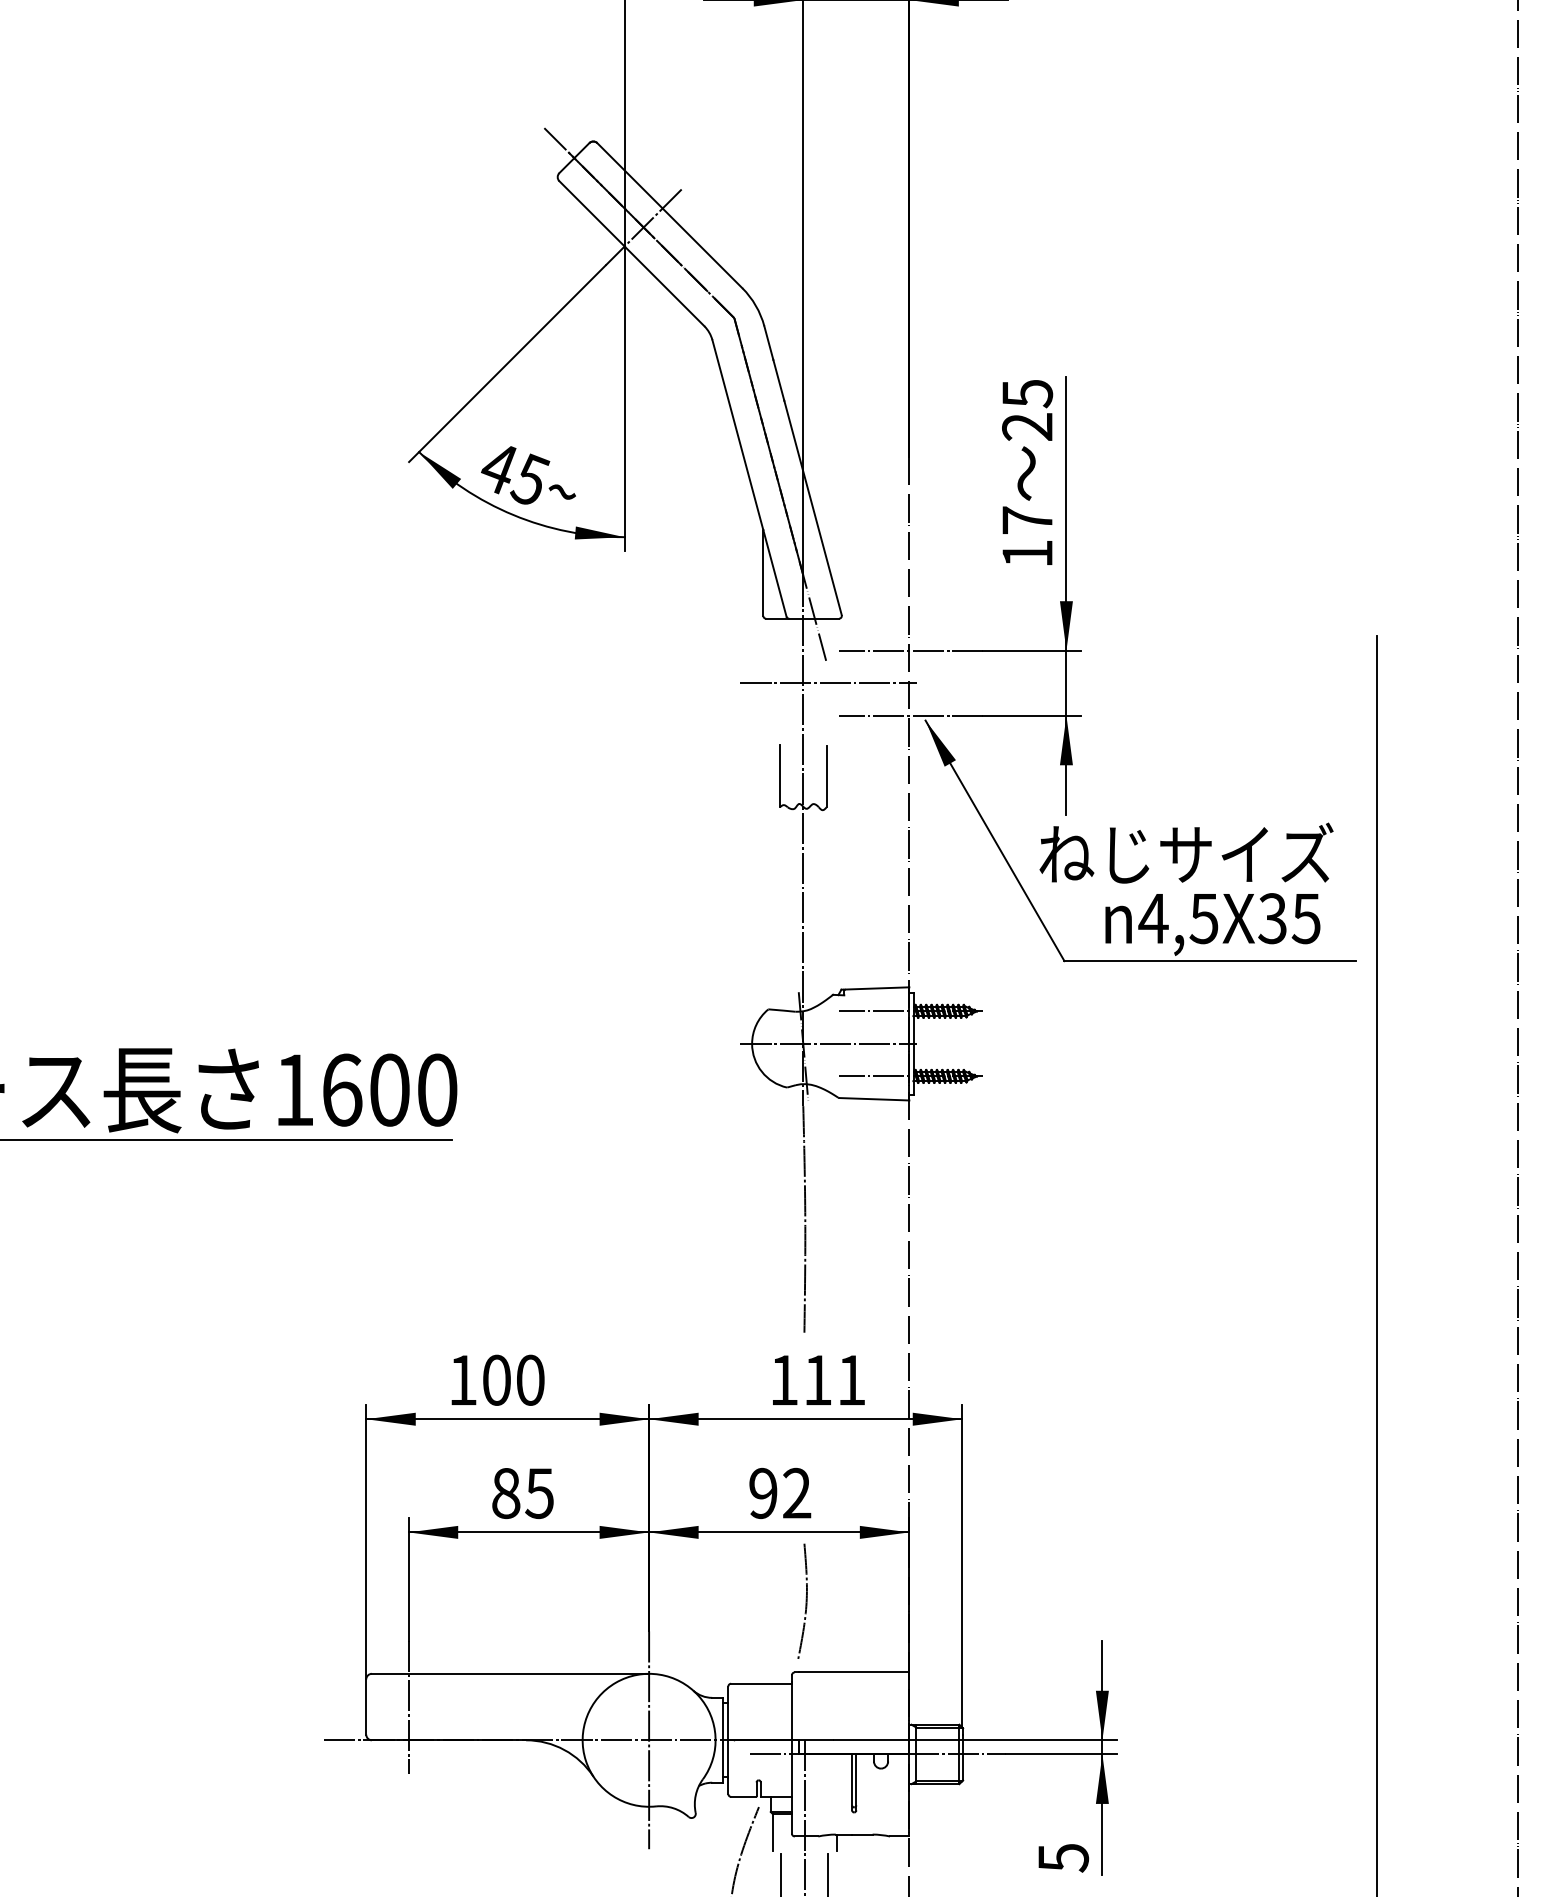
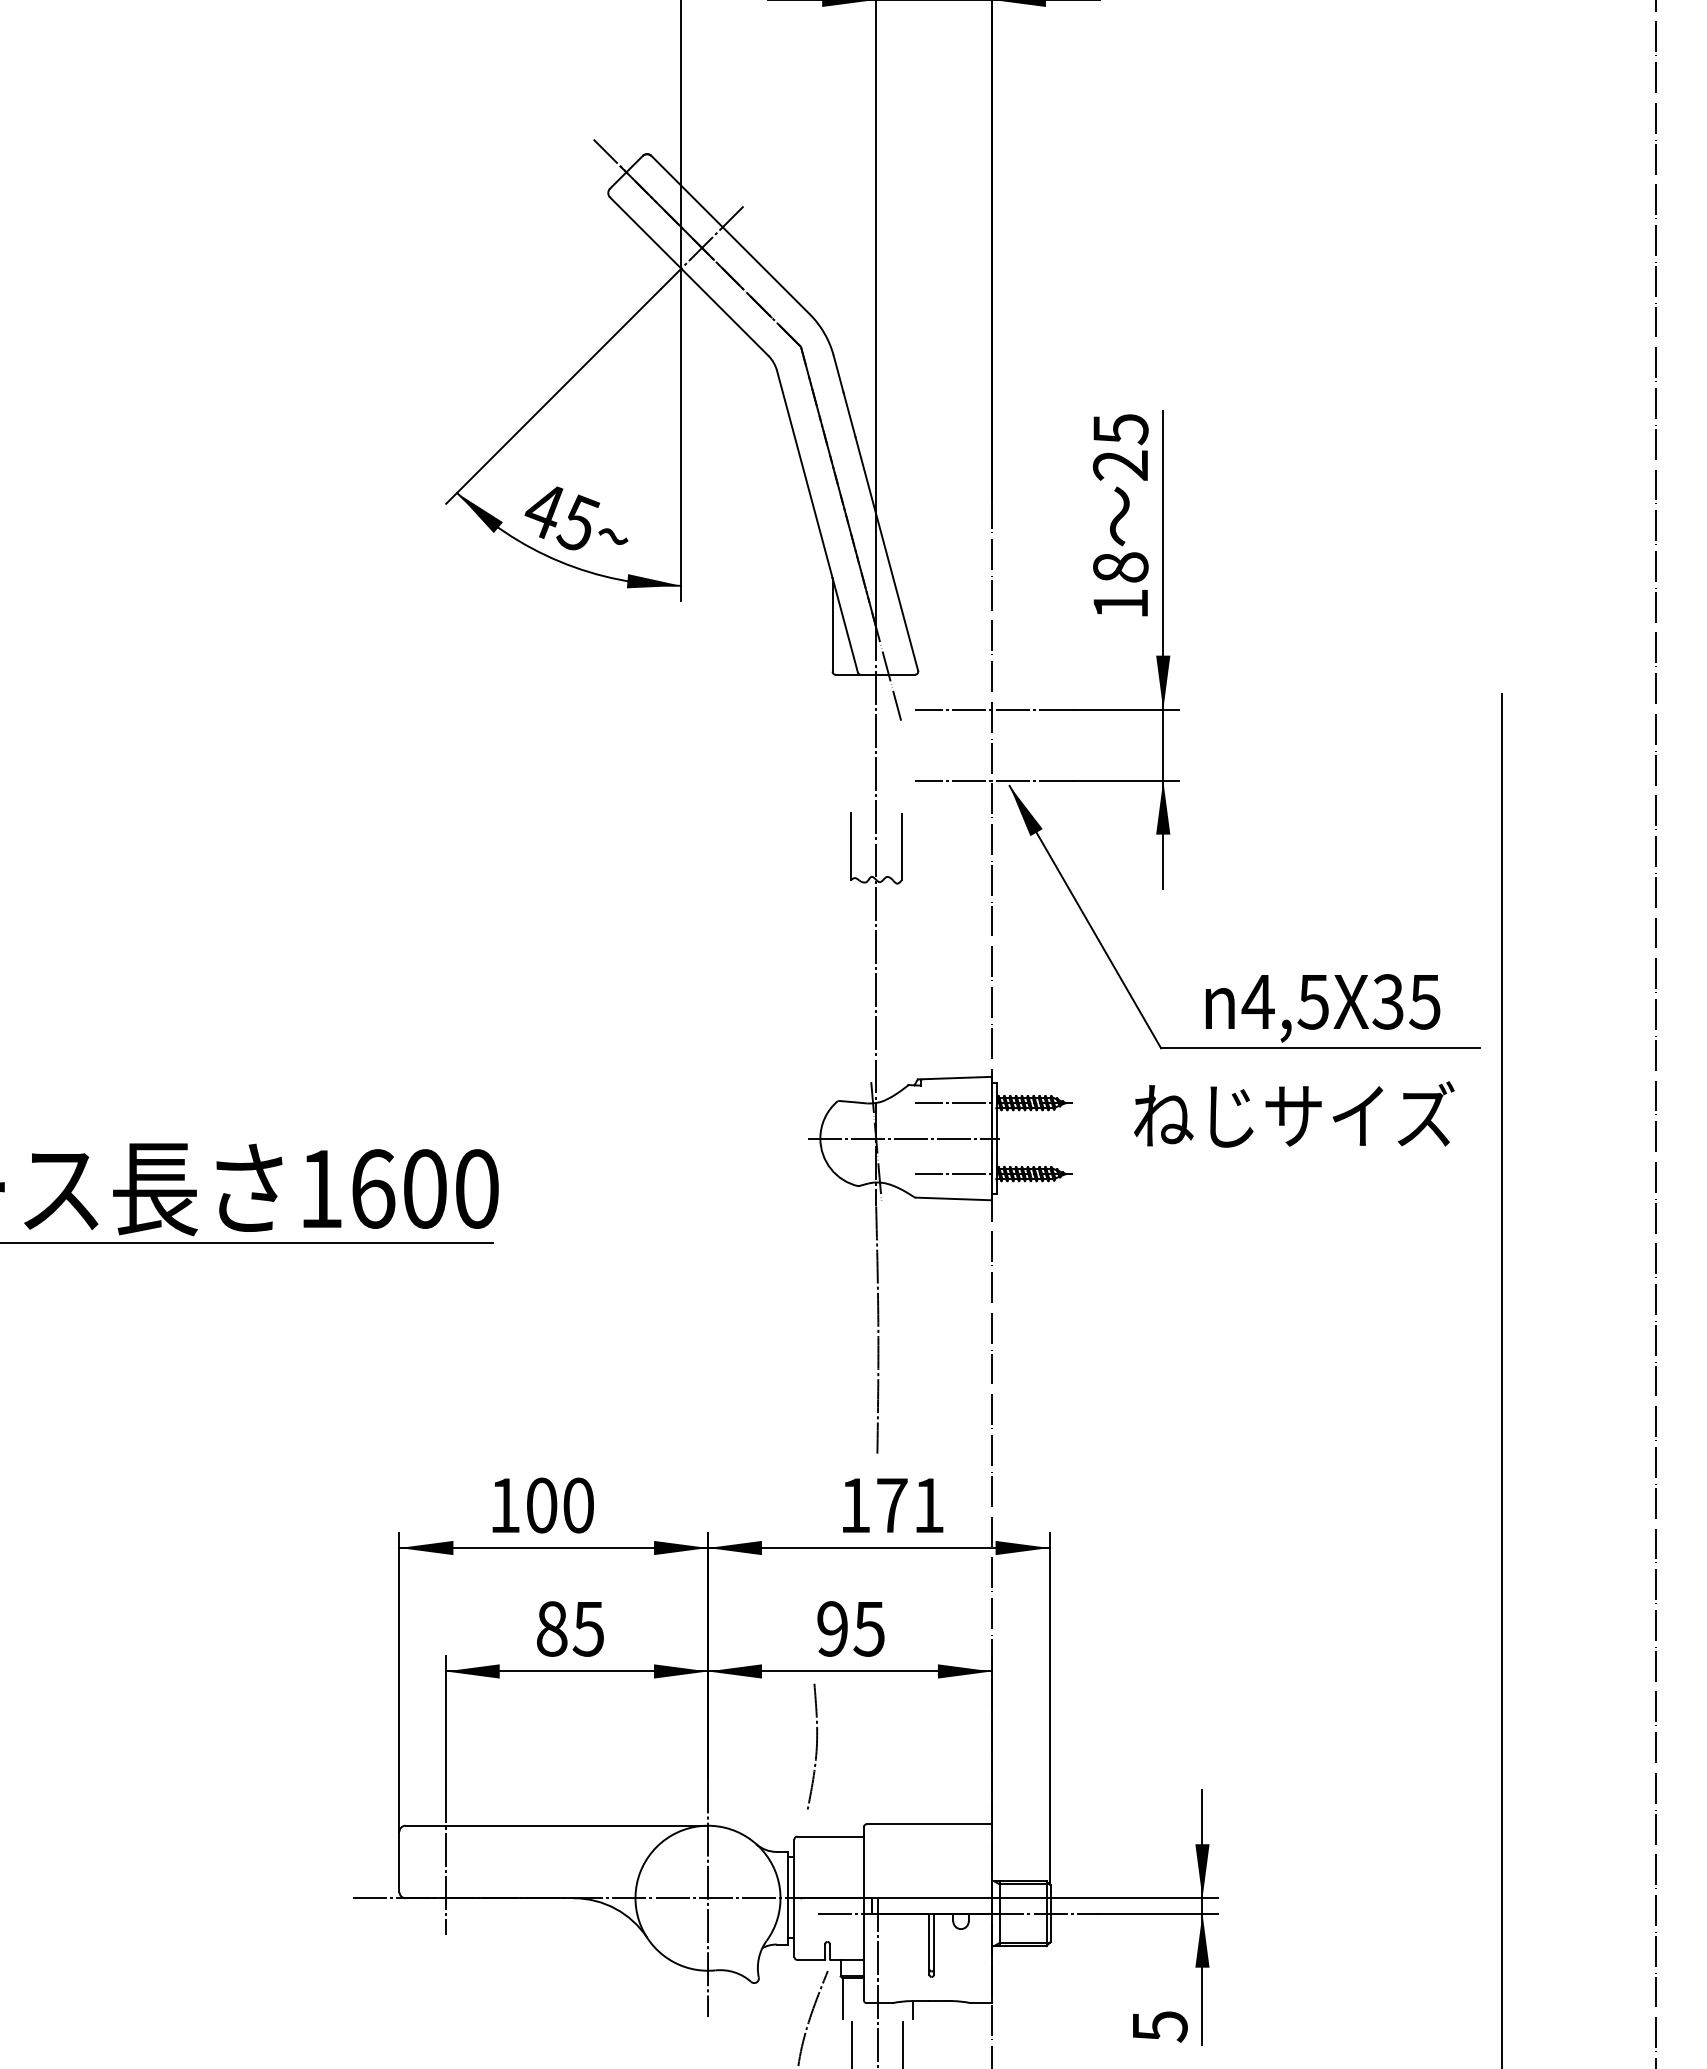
text: (1027, 520) -> (1120, 567), 17 -> 18
line: (828, 683) -> (903, 745), removed
text: (1186, 853) -> (1294, 1114), moved
text: (818, 1380) -> (892, 1505), 111 -> 171
text: (796, 1493) -> (868, 1628), 92 -> 95
curve: (805, 1602) -> (815, 1747), moved

